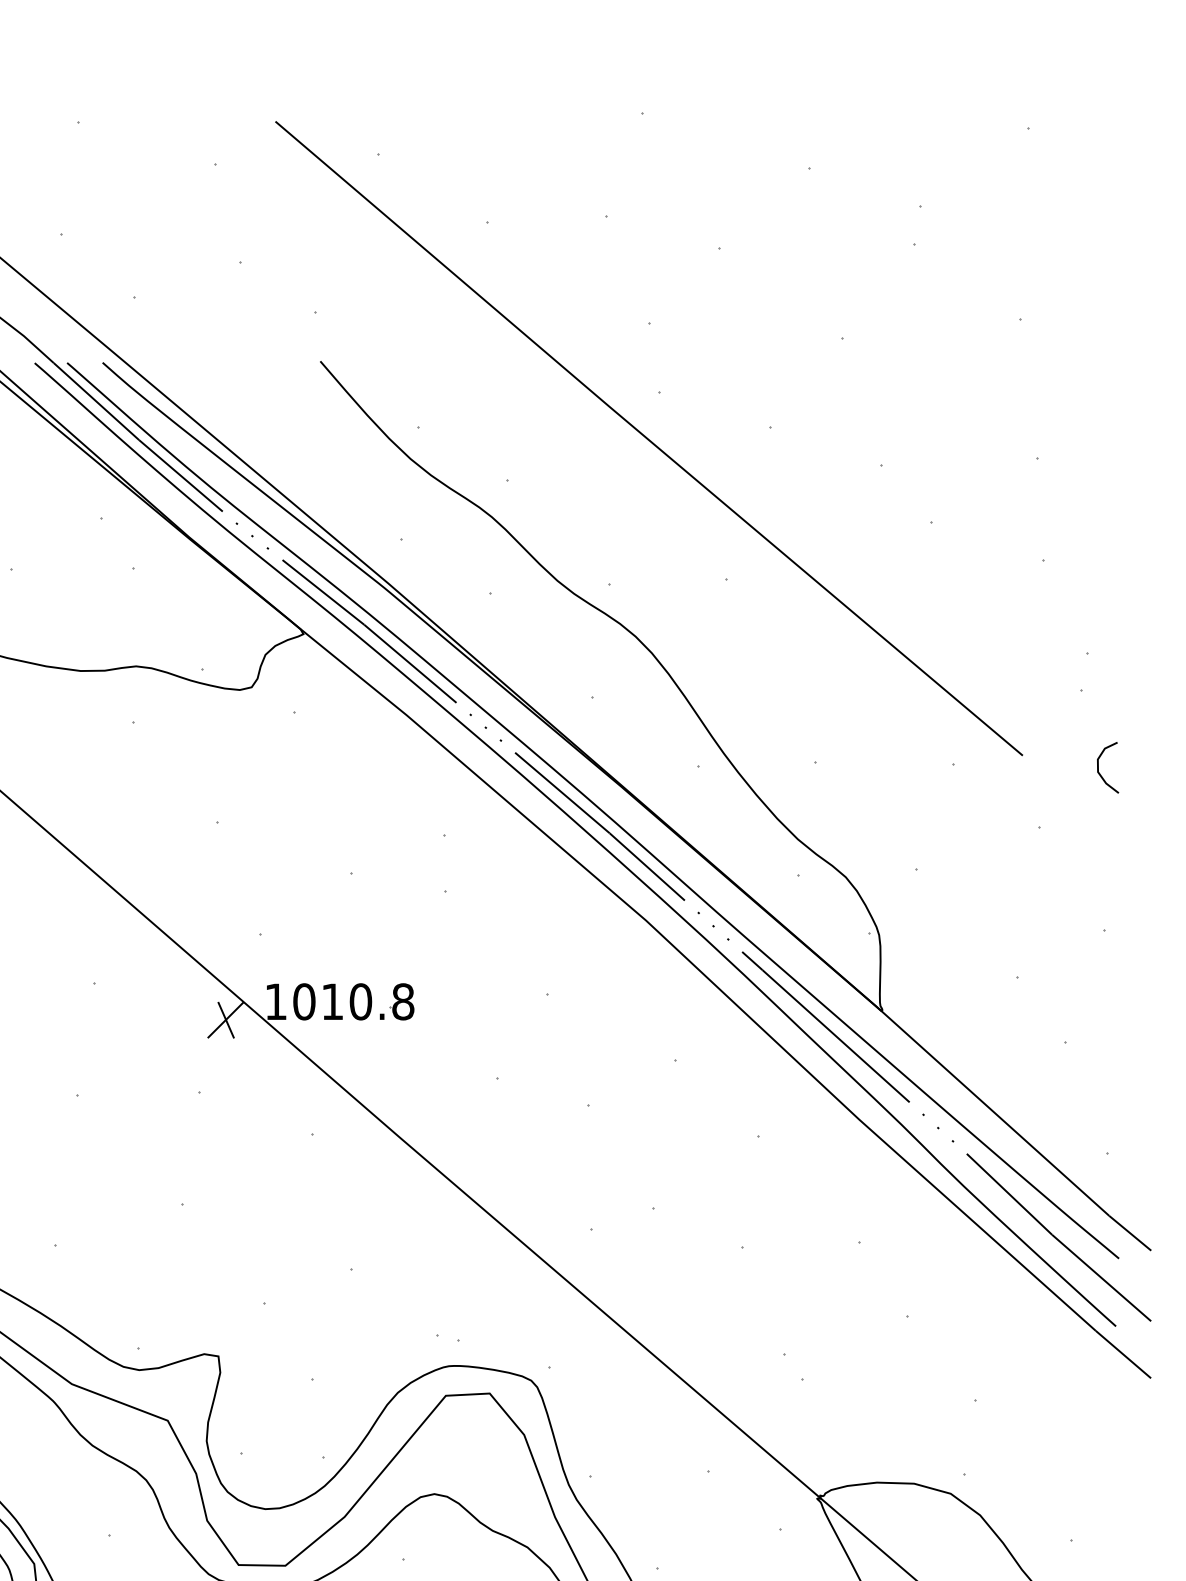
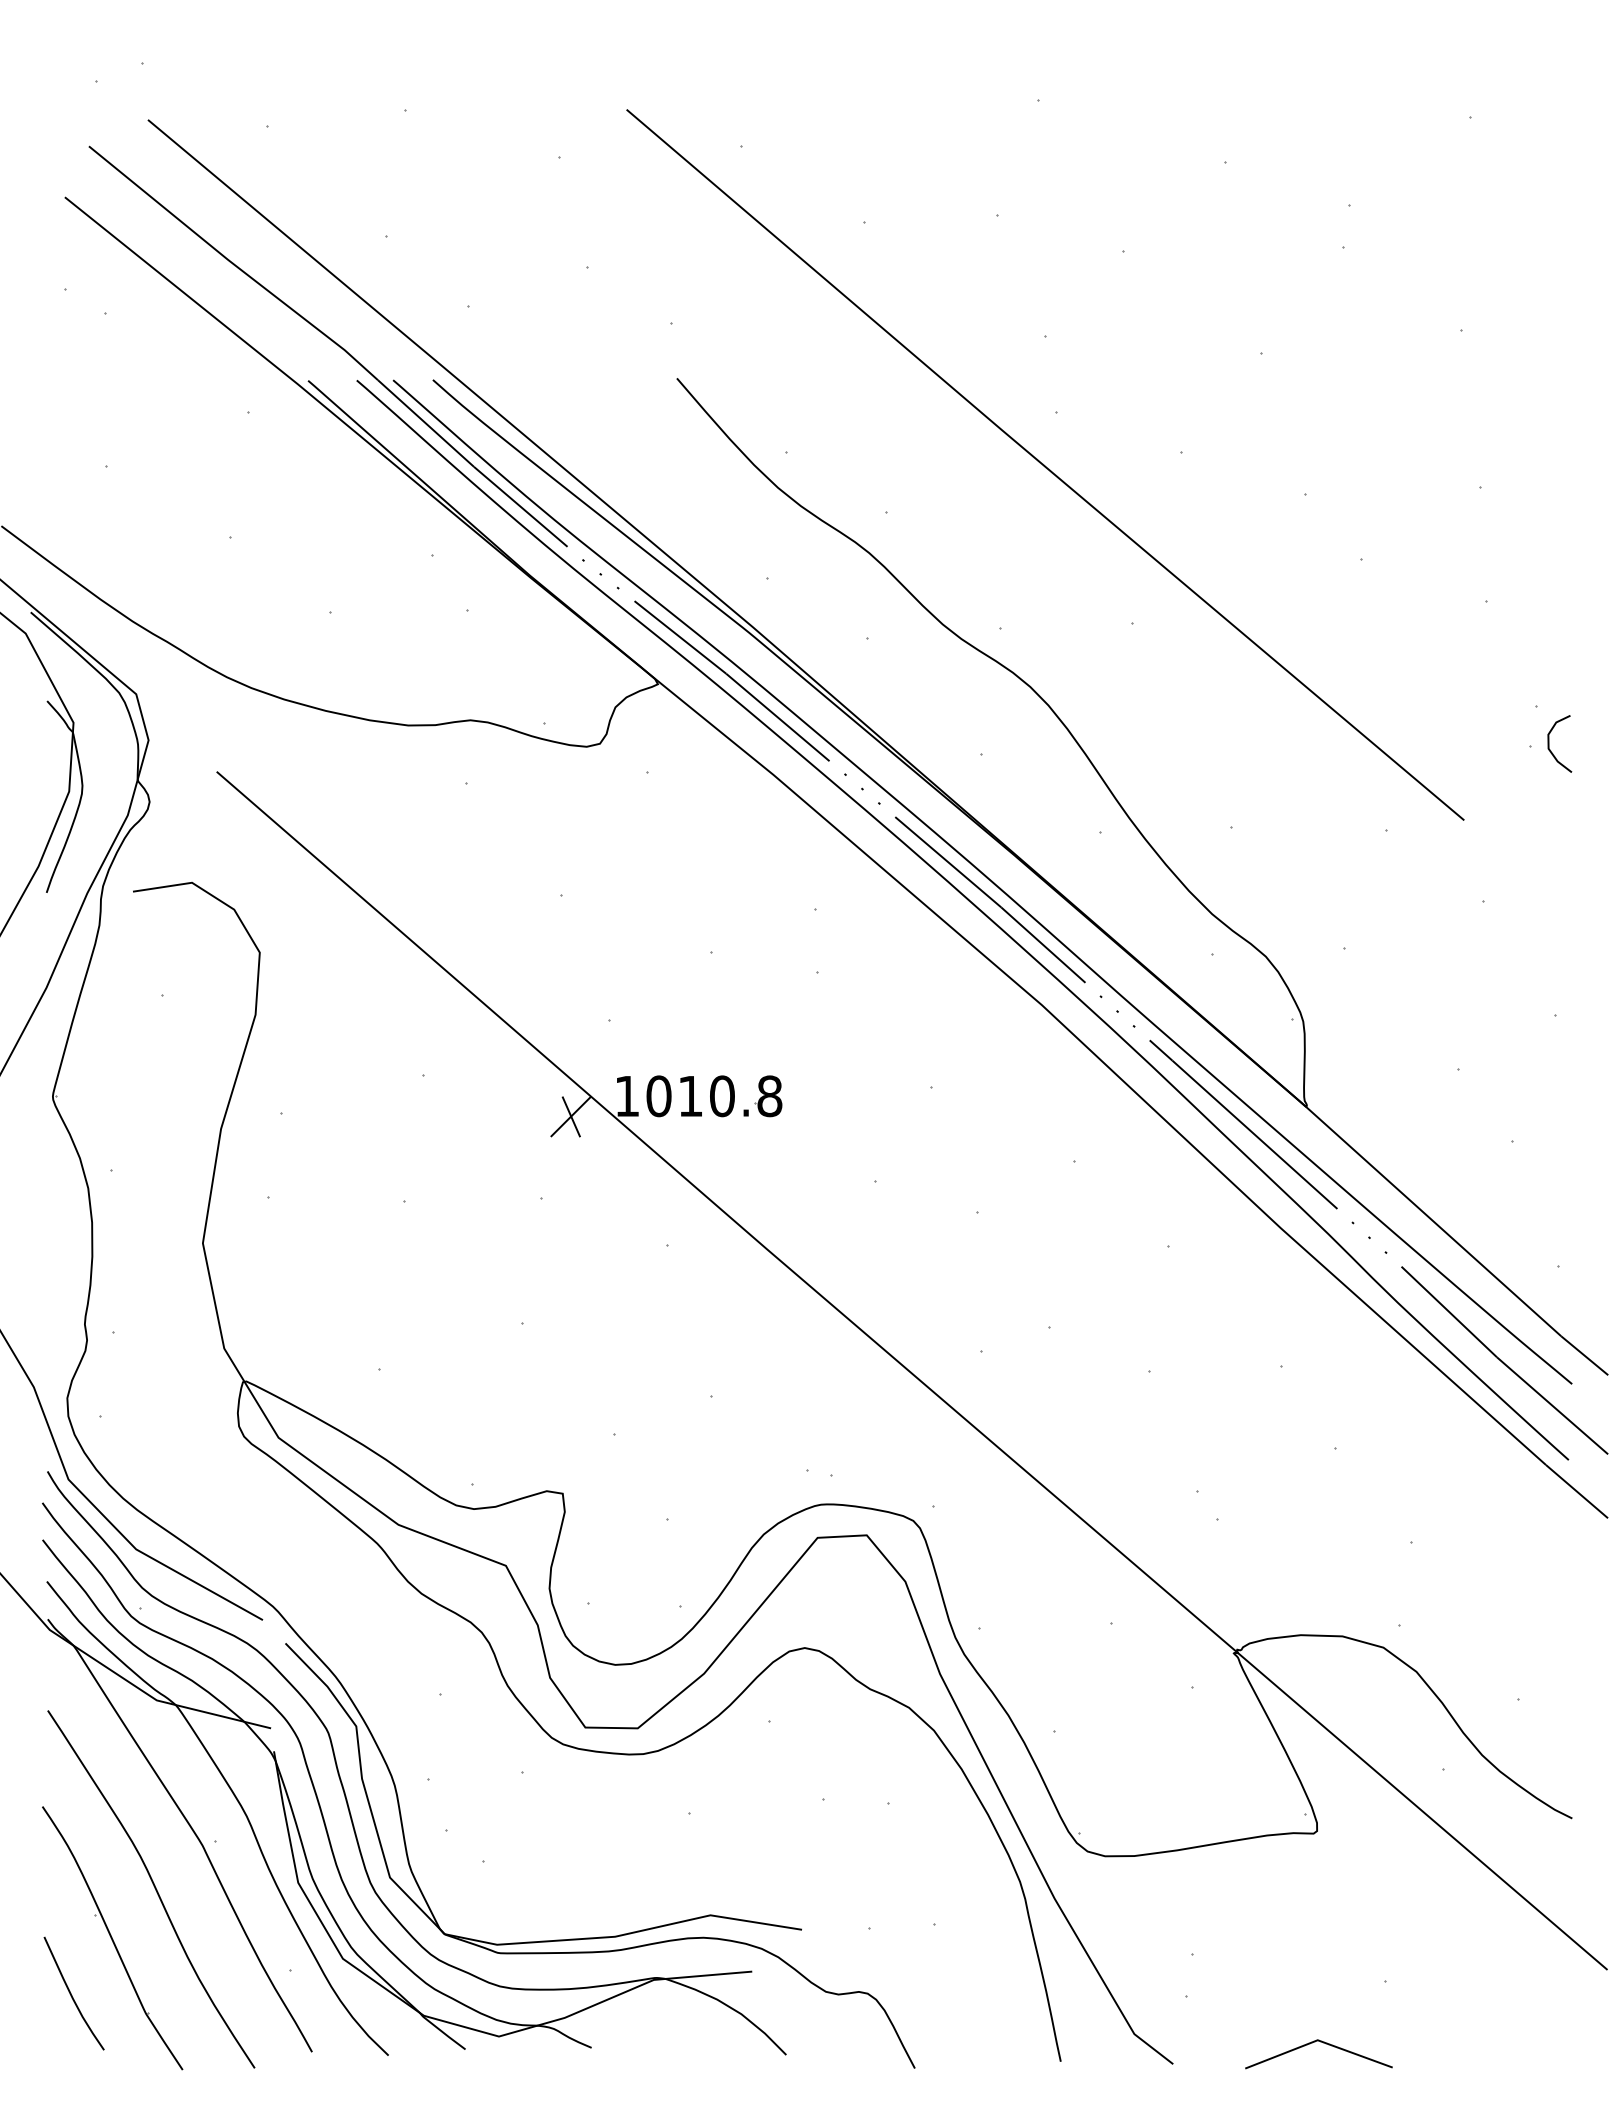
curve: (1098, 767) -> (1549, 743), moved

